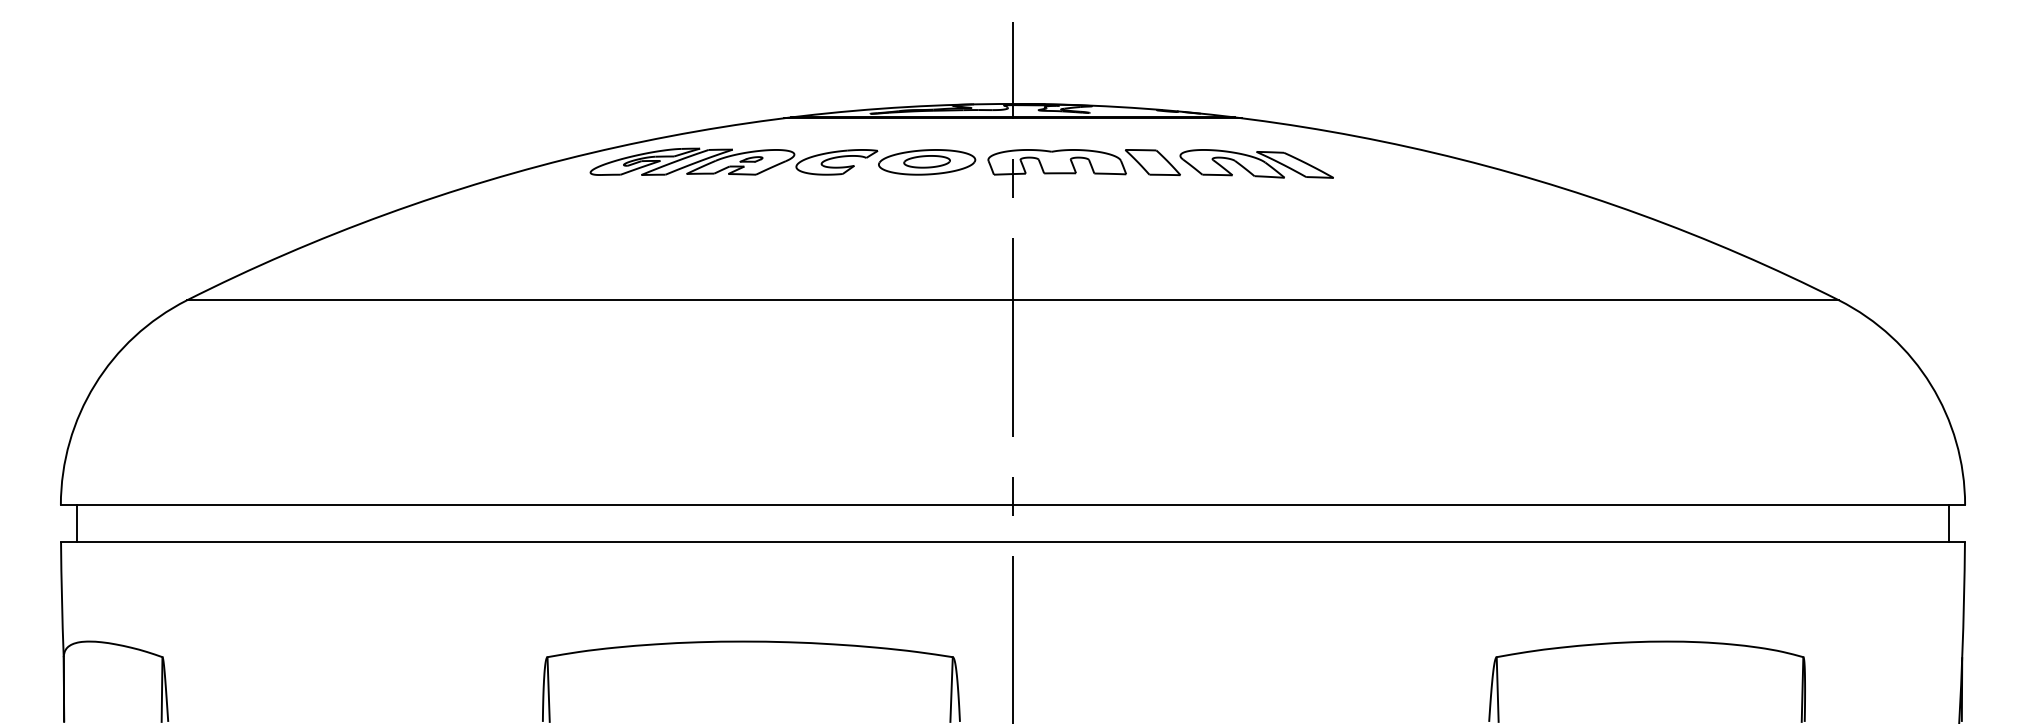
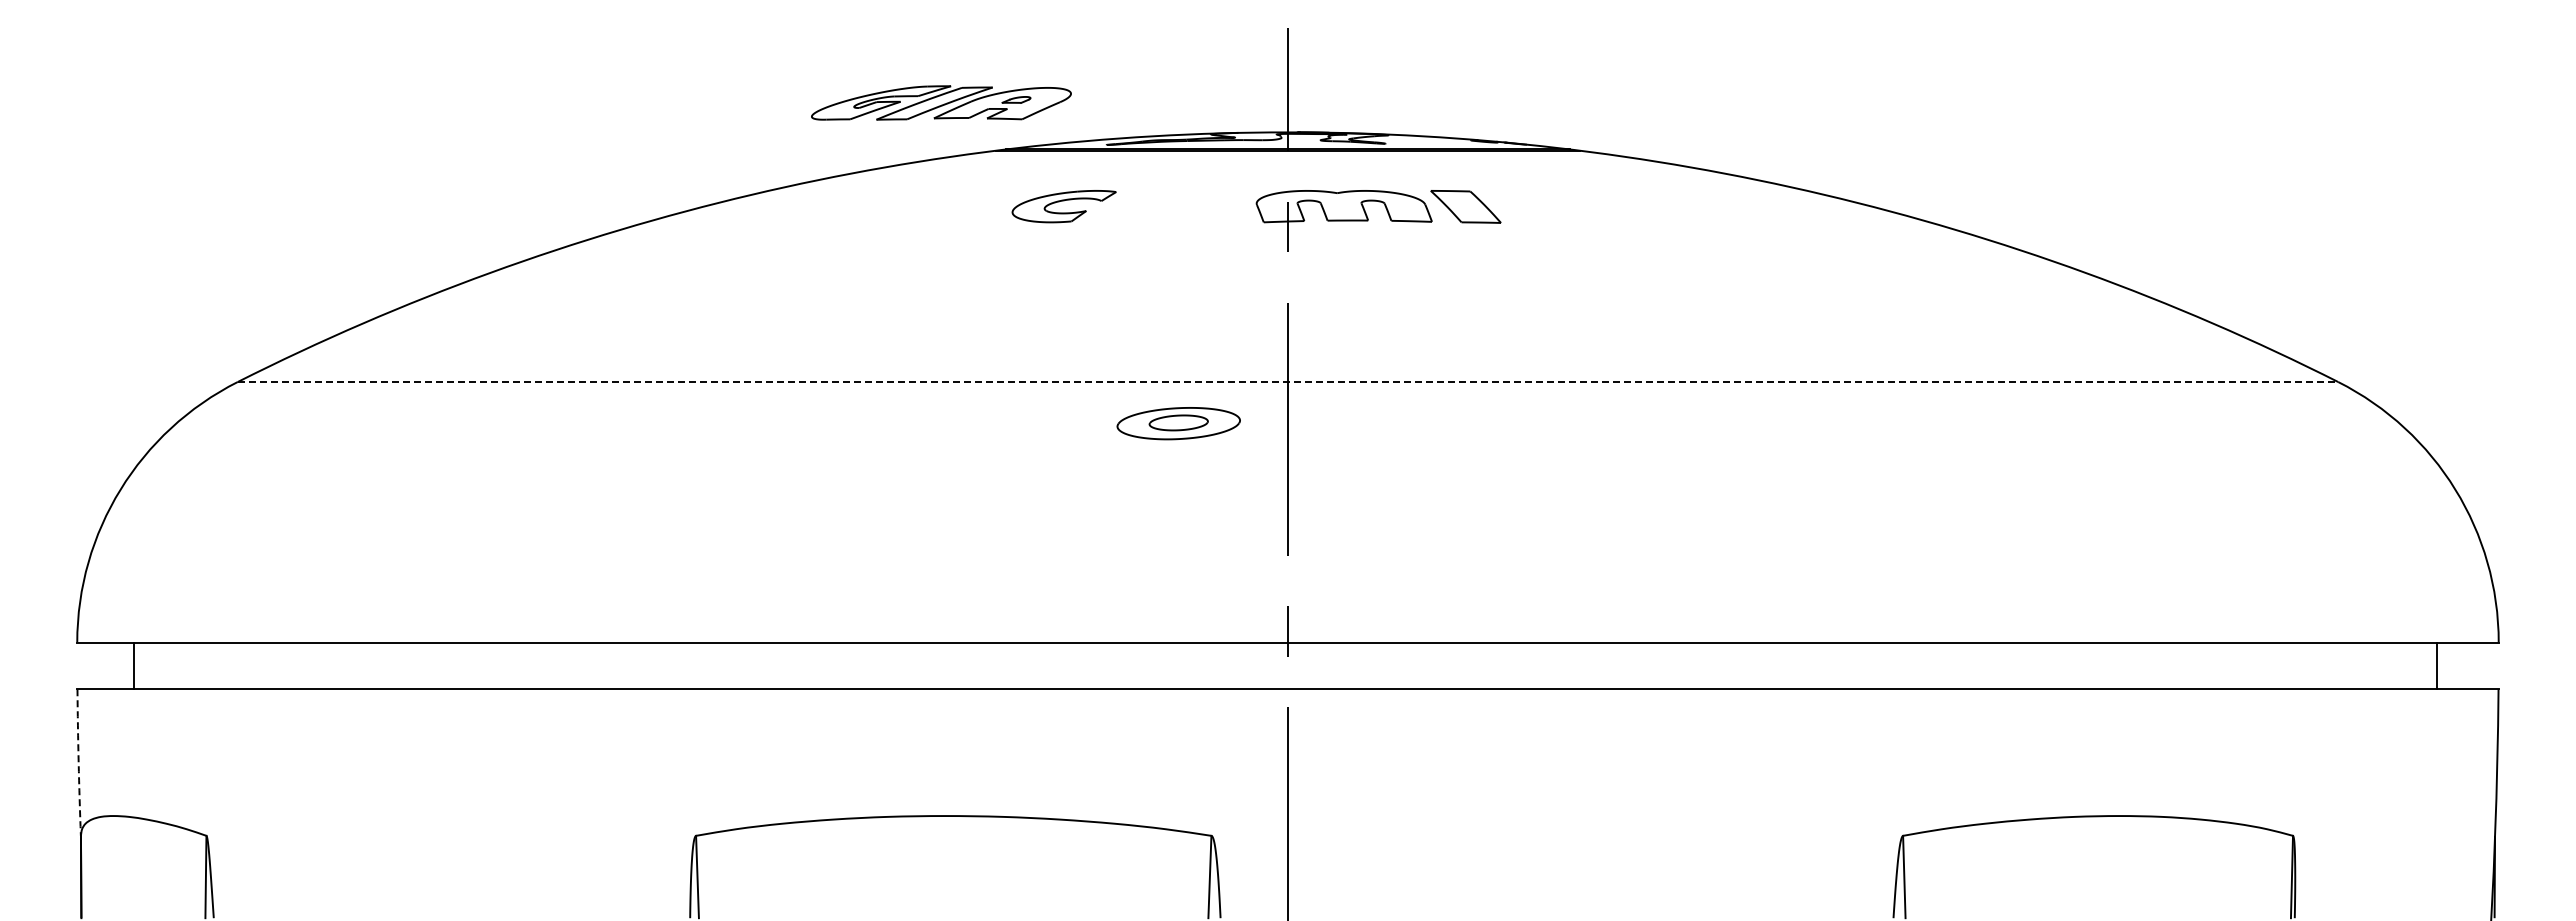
part: (692, 161) -> (941, 102), moved
part: (926, 162) -> (1178, 423), moved
part: (1256, 163) -> (1597, 208), removed
line: (1013, 300) -> (1288, 382), solid -> dashed
line: (76, 523) -> (133, 665), moved
line: (1949, 523) -> (2437, 665), moved
arc: (61, 599) -> (78, 762), solid -> dashed

